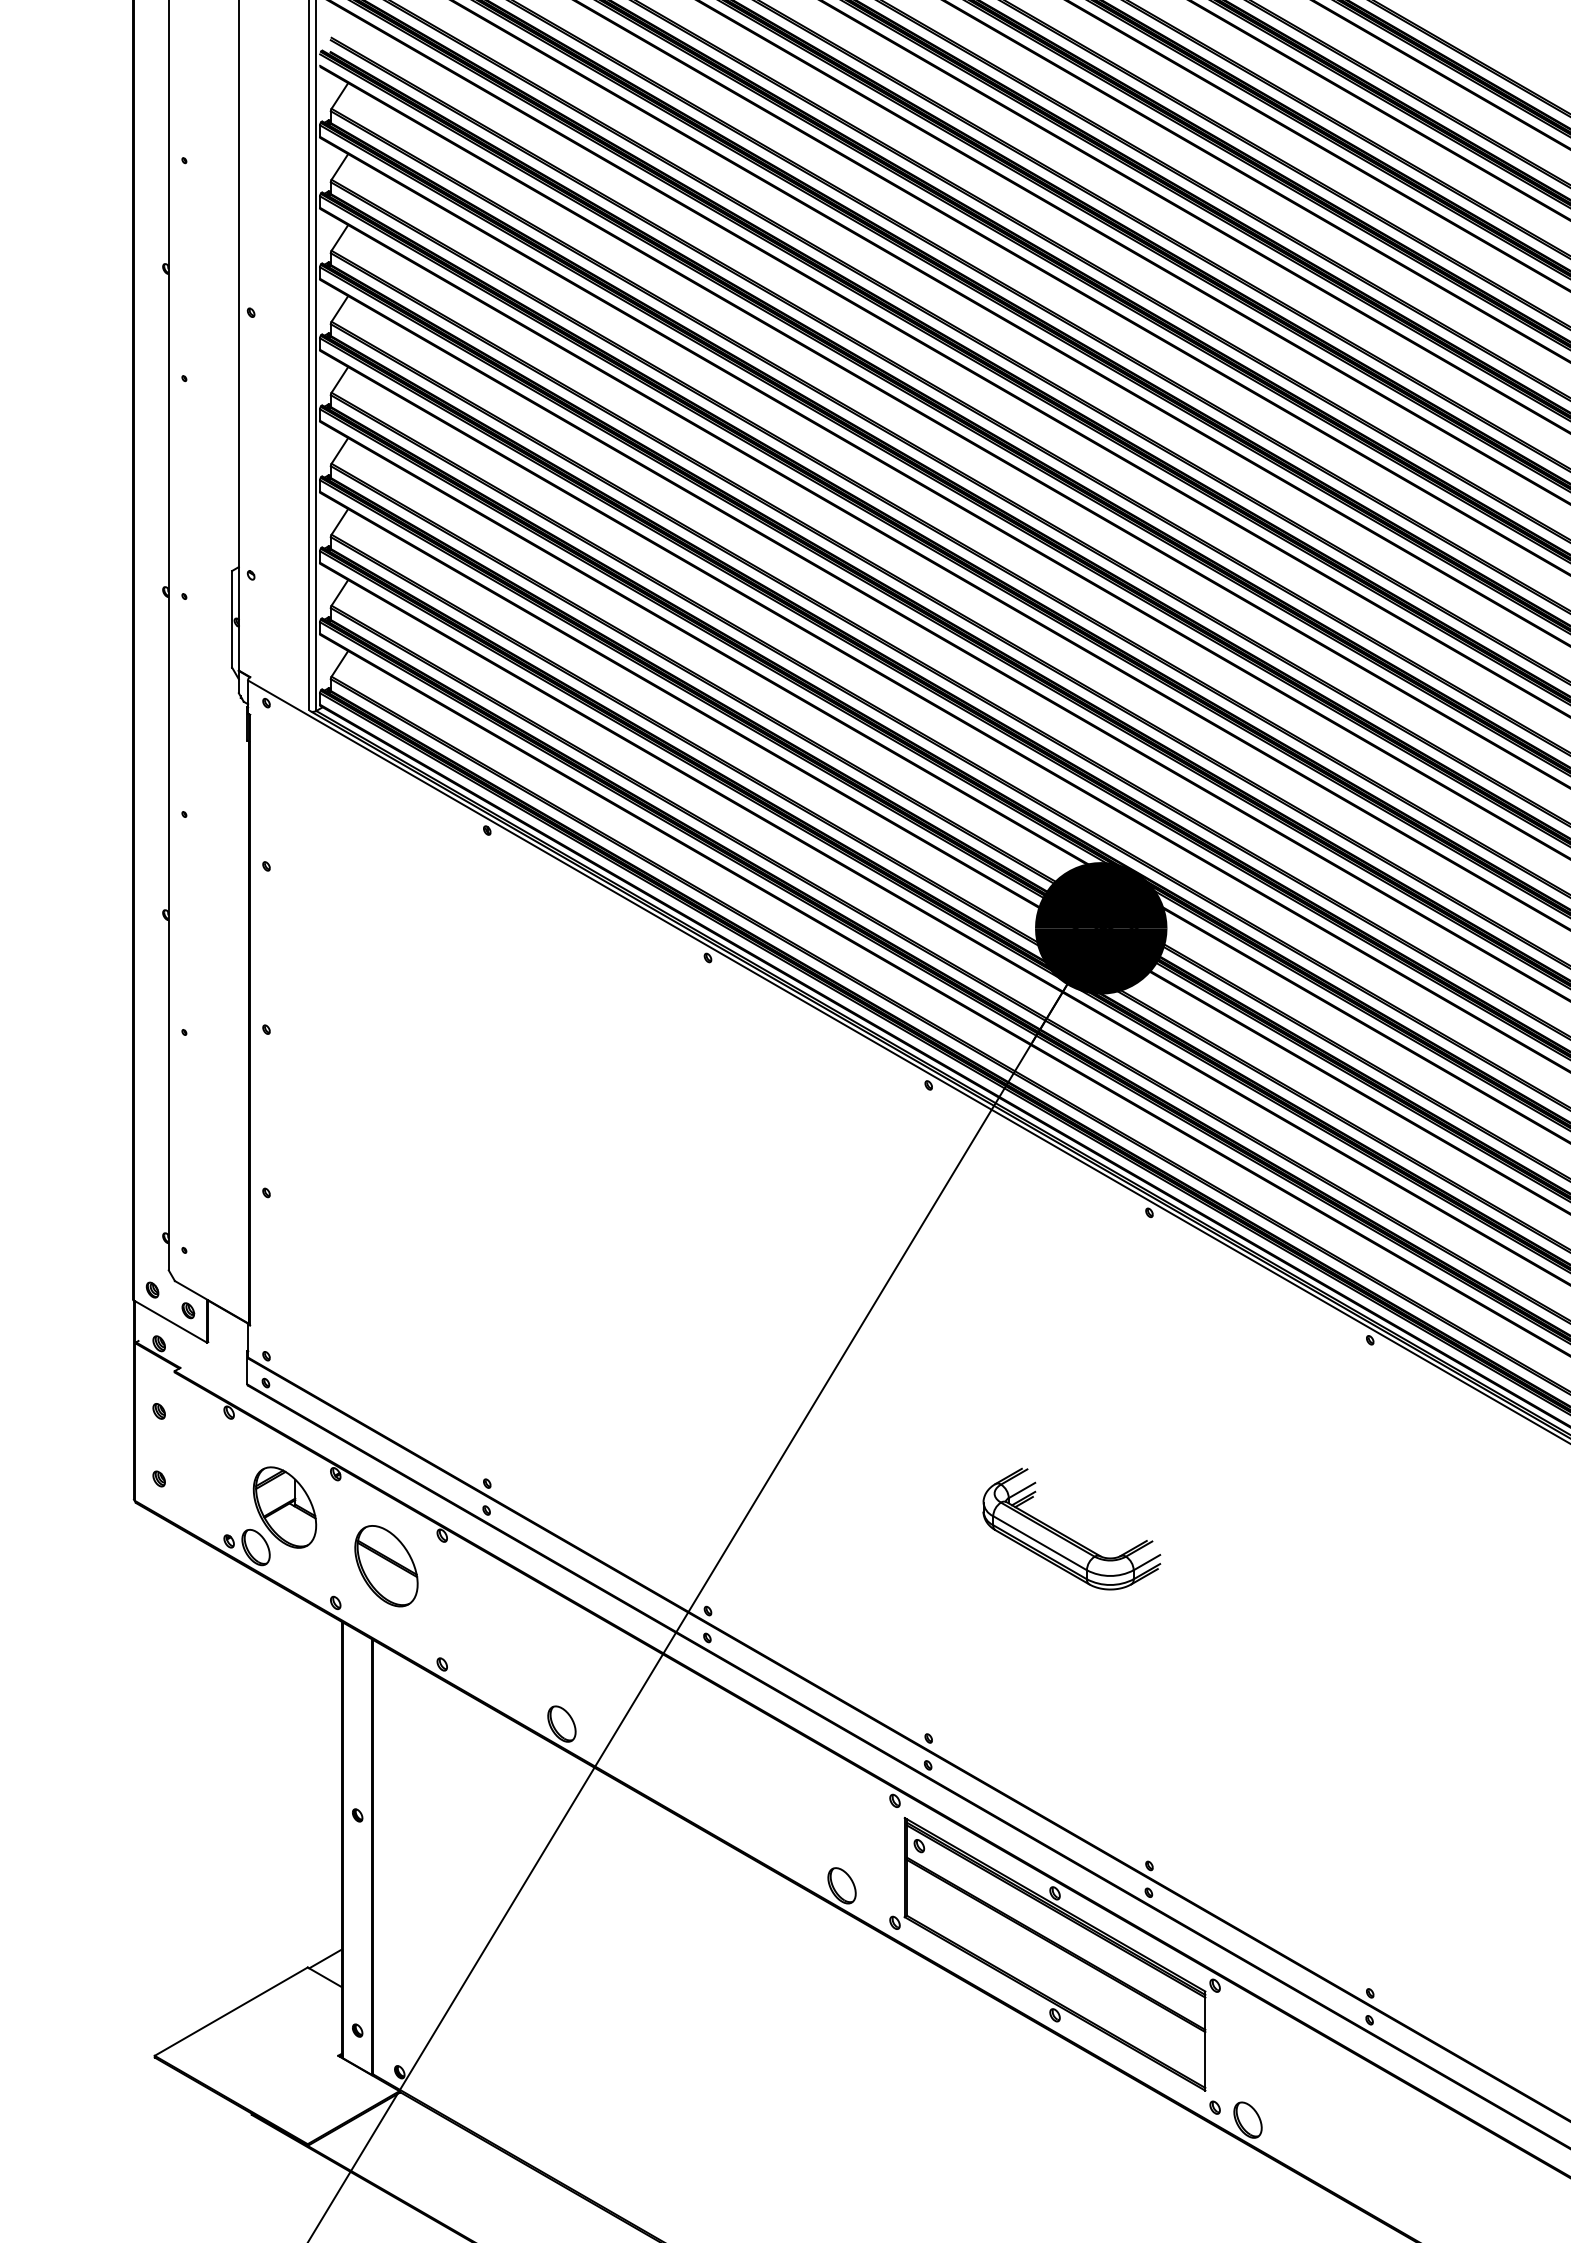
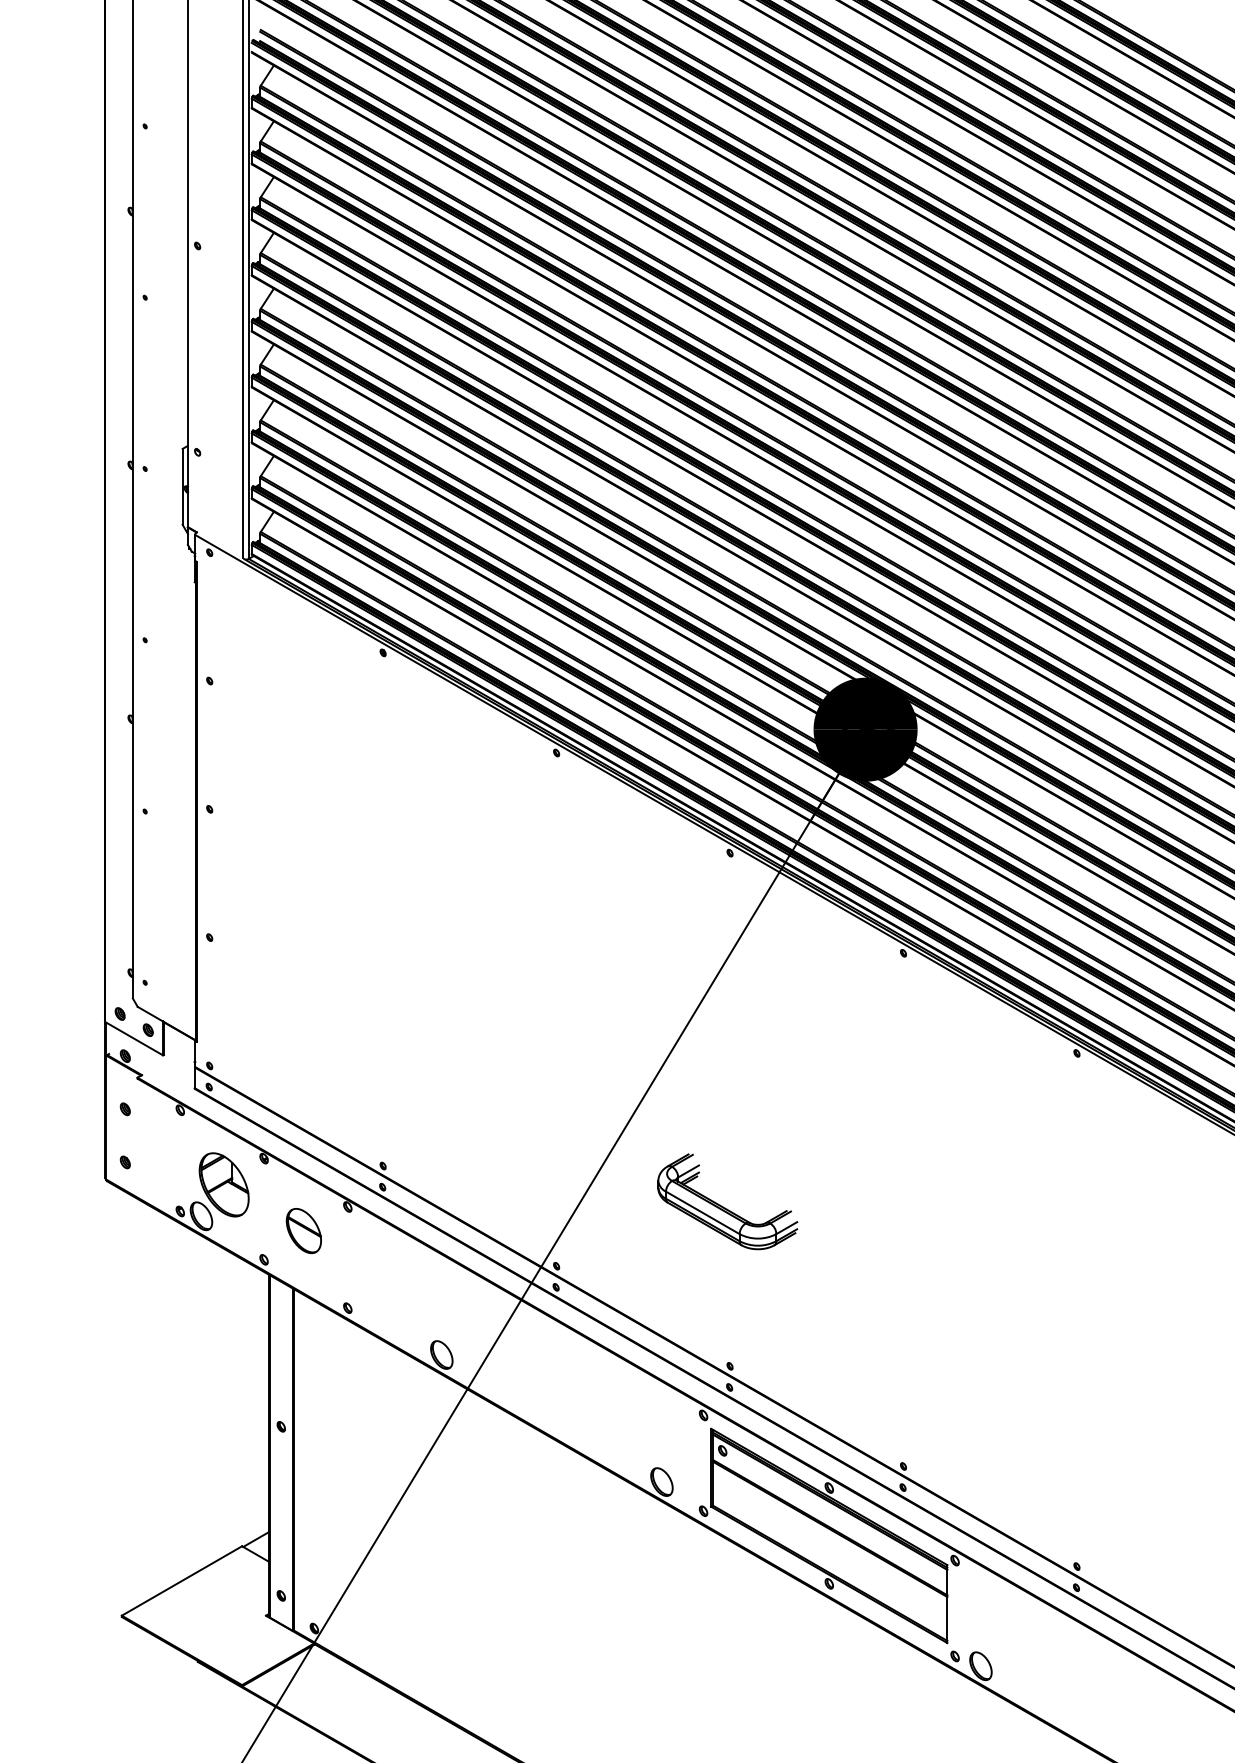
part: (1068, 1536) -> (725, 1207), moved
part: (386, 1566) -> (303, 1231), size x0.7

